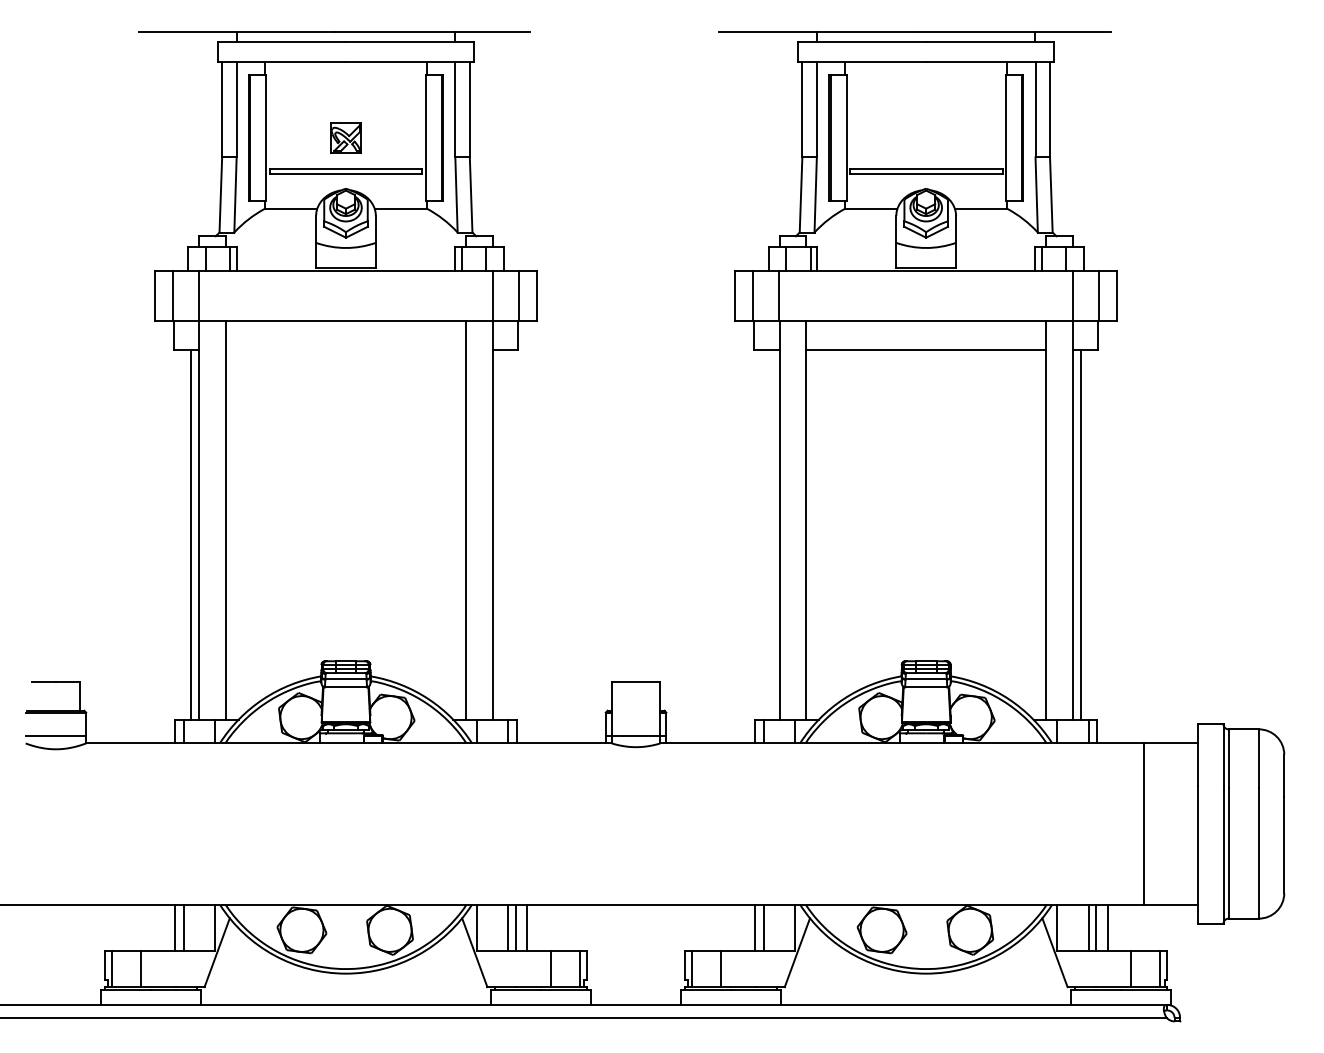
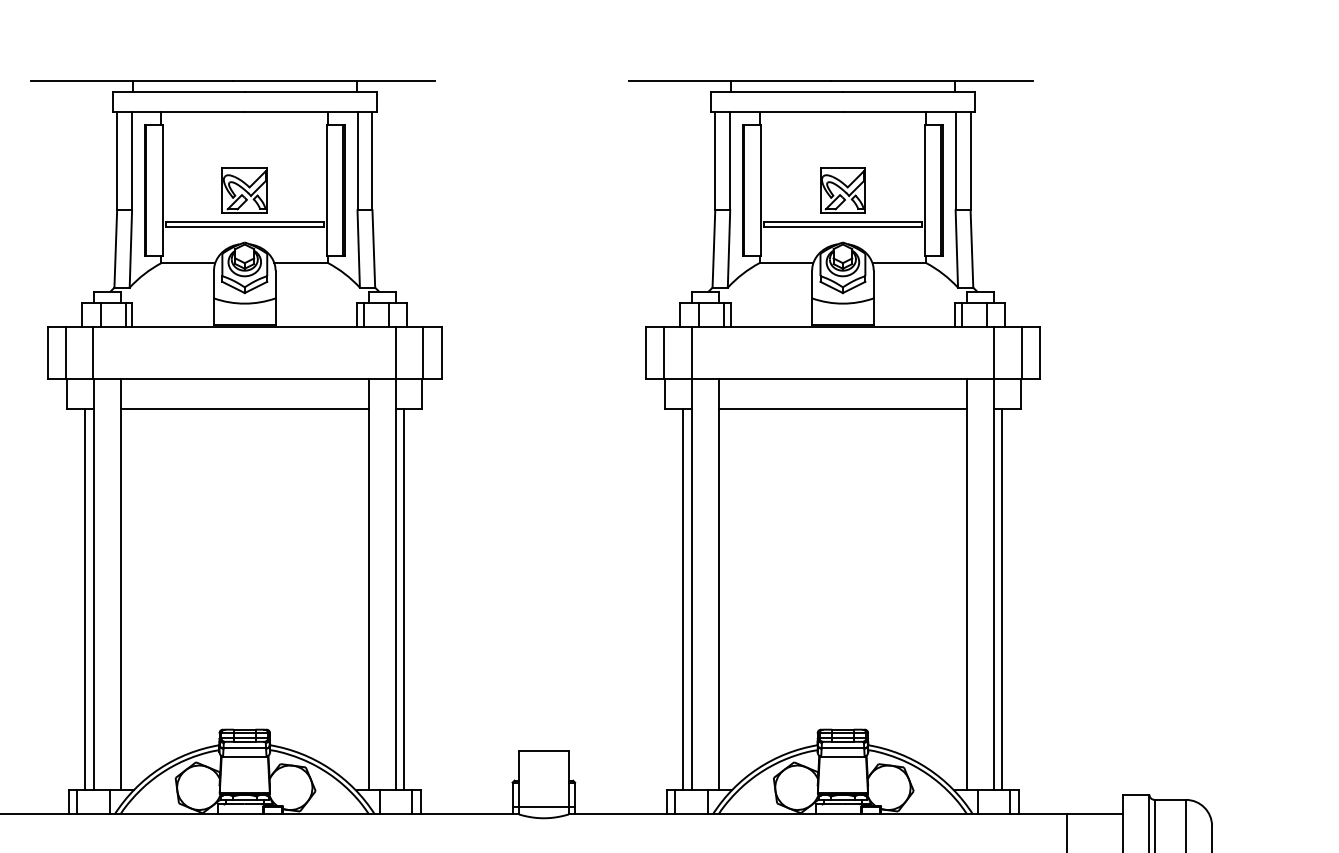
part: (345, 137) -> (244, 189), size x1.43
part: (925, 137) -> (842, 189), added
line: (345, 350) -> (244, 409), added
line: (500, 534) -> (404, 599), added
line: (771, 534) -> (683, 599), added

